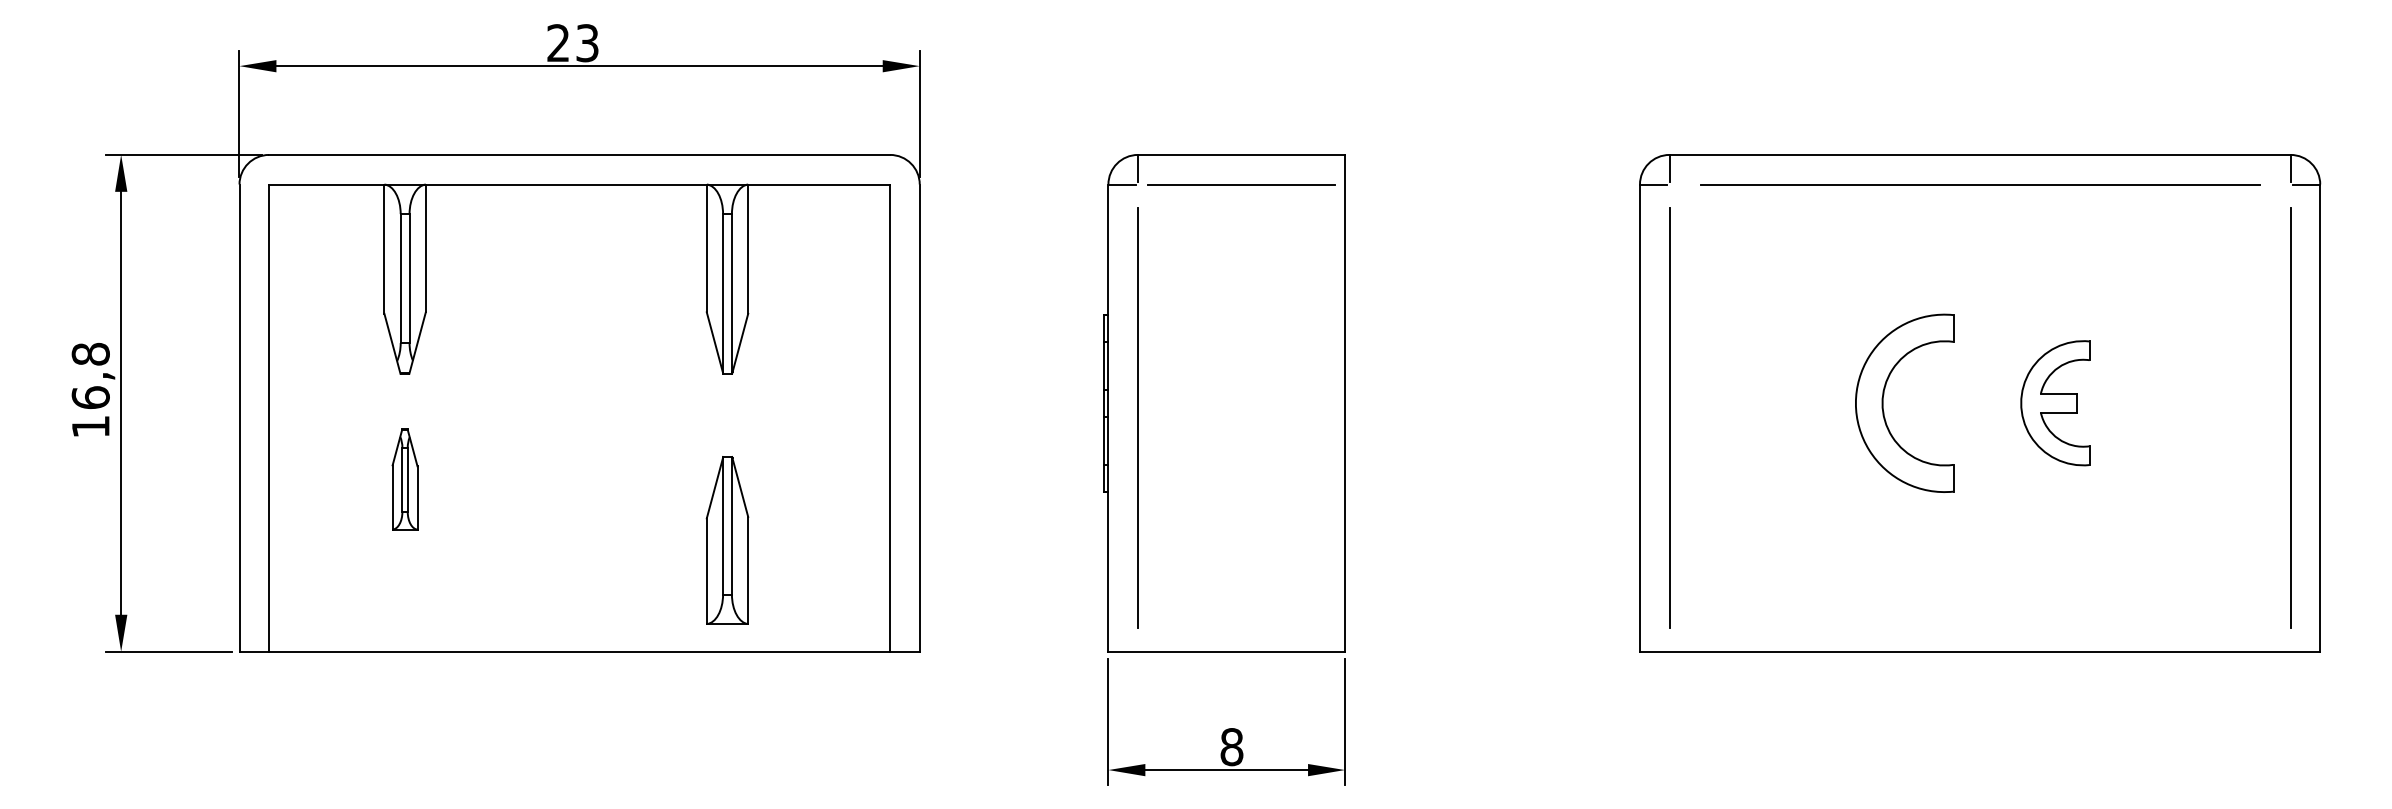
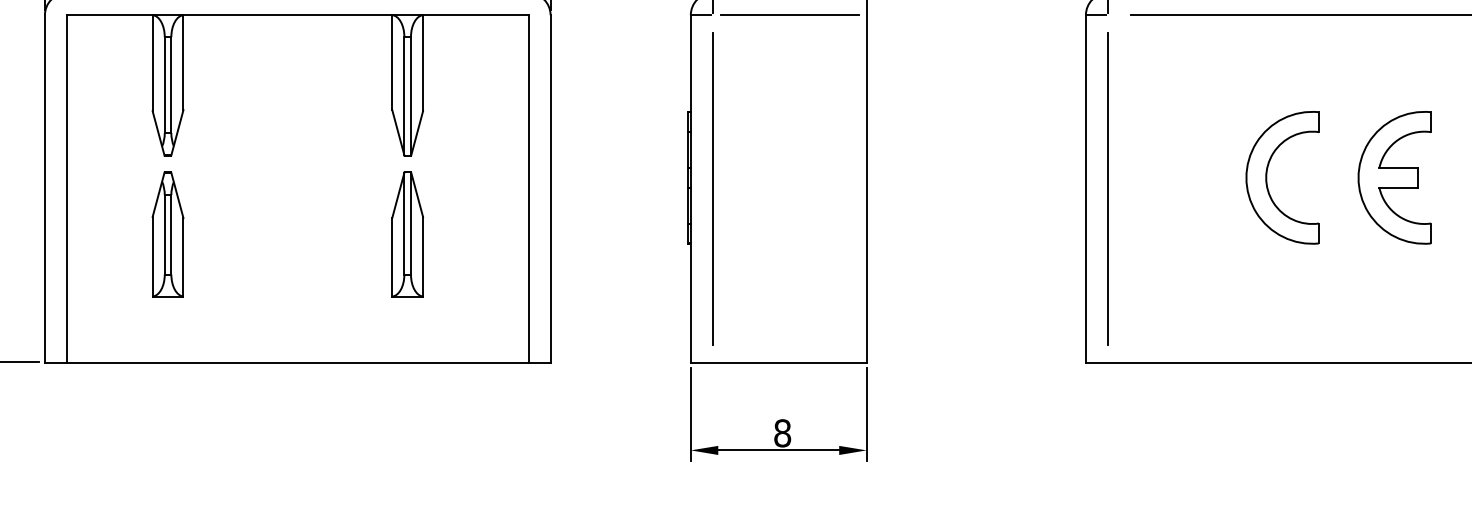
part: (2054, 402) -> (1394, 177), size x1.43
part: (404, 479) -> (167, 234), size x1.67
part: (727, 540) -> (407, 234), moved

